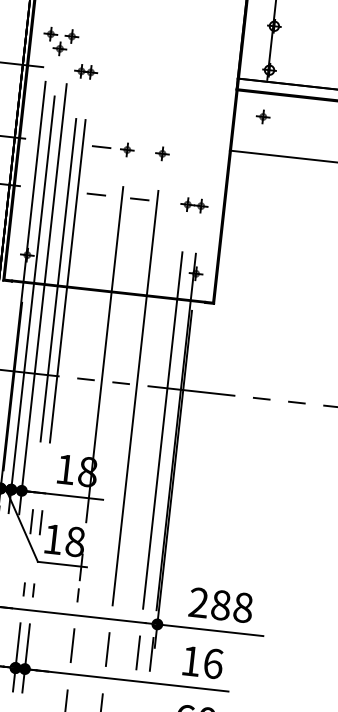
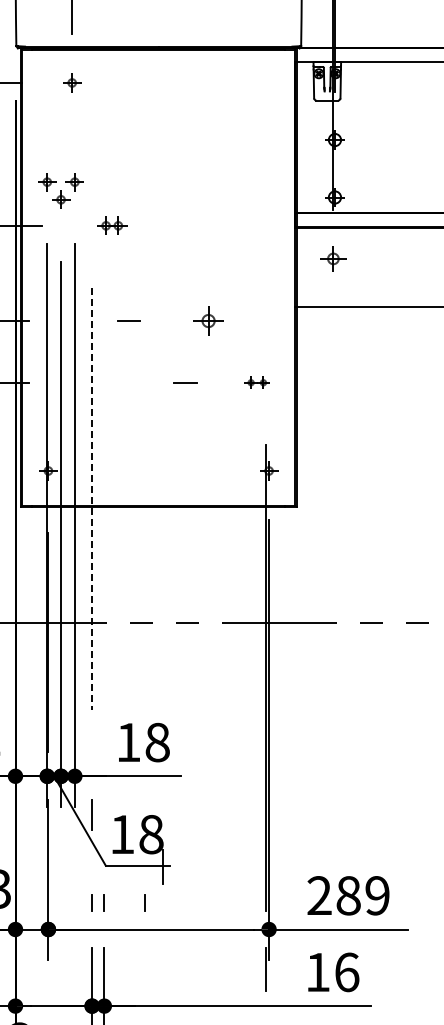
part: (86, 71) -> (112, 225), moved
part: (263, 116) -> (333, 258), size x1.4
part: (127, 149) -> (162, 320), removed
part: (162, 153) -> (208, 320), size x1.6
line: (96, 194) -> (128, 382), removed
part: (194, 205) -> (257, 382), size x0.7
line: (58, 280) -> (92, 499), solid -> dashed
line: (67, 280) -> (104, 498), removed
line: (104, 354) -> (162, 588), removed
line: (135, 398) -> (208, 640), removed
line: (162, 430) -> (248, 678), removed
line: (41, 522) -> (104, 814), removed
line: (78, 594) -> (144, 902), moved
text: (243, 607) -> (377, 895), 288 -> 289
line: (72, 645) -> (162, 968), removed
line: (107, 649) -> (208, 968), removed
line: (138, 652) -> (248, 968), removed

